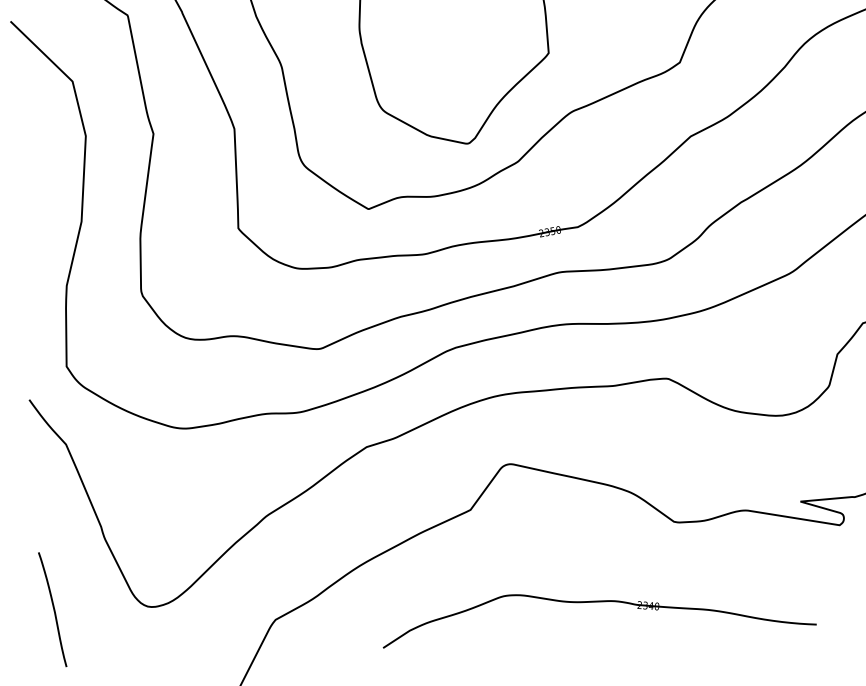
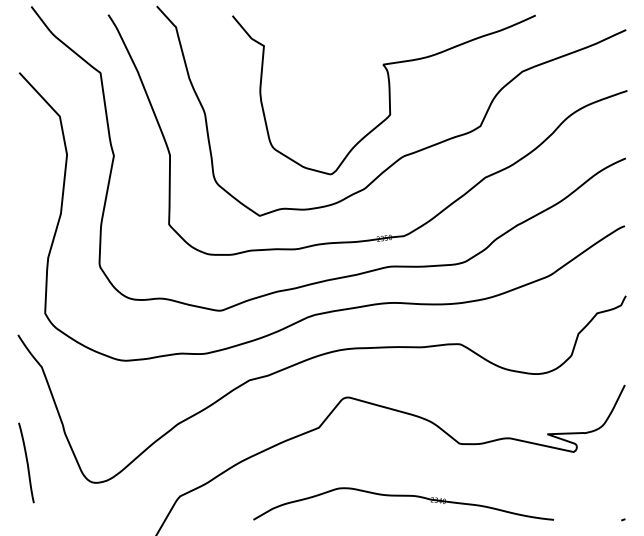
curve: (52, 609) -> (26, 462), moved

